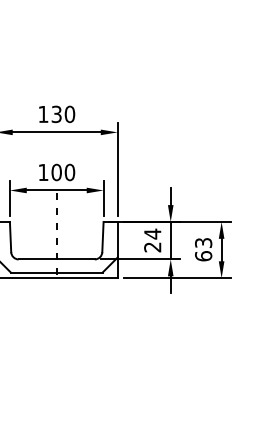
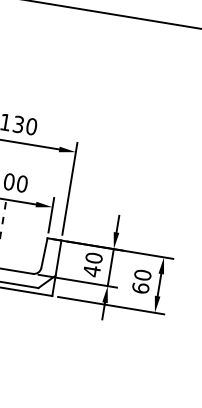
text: (152, 240) -> (92, 264), 24 -> 40
text: (203, 242) -> (142, 274), 63 -> 60

